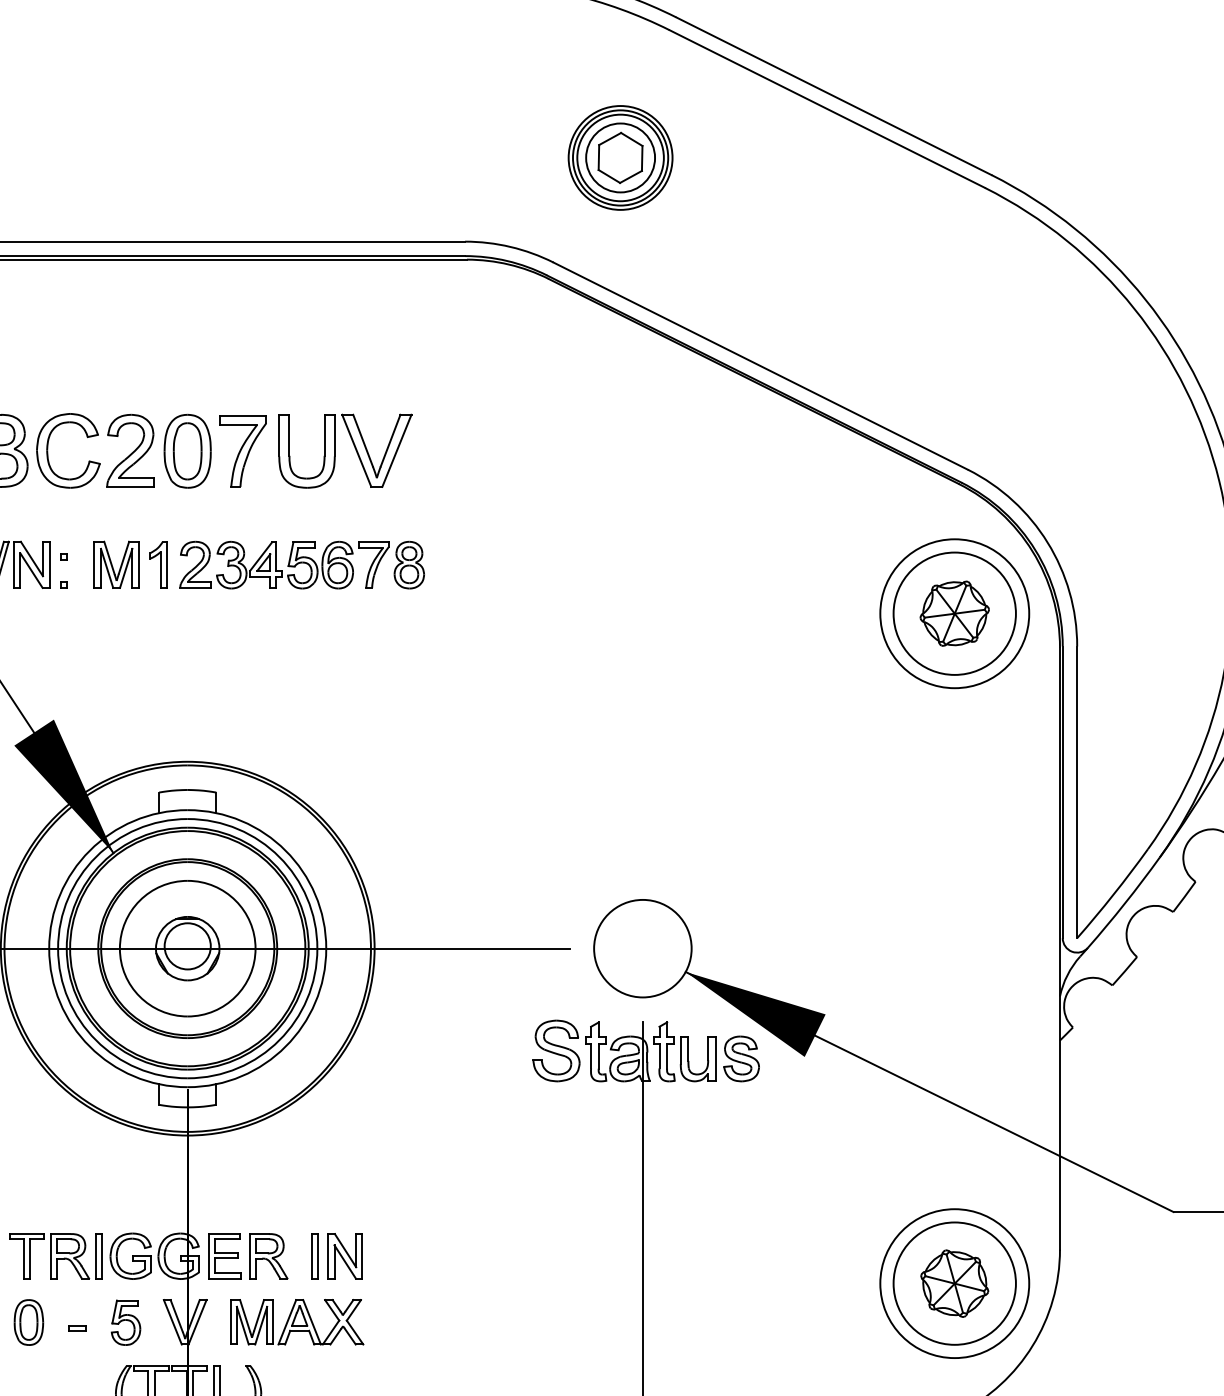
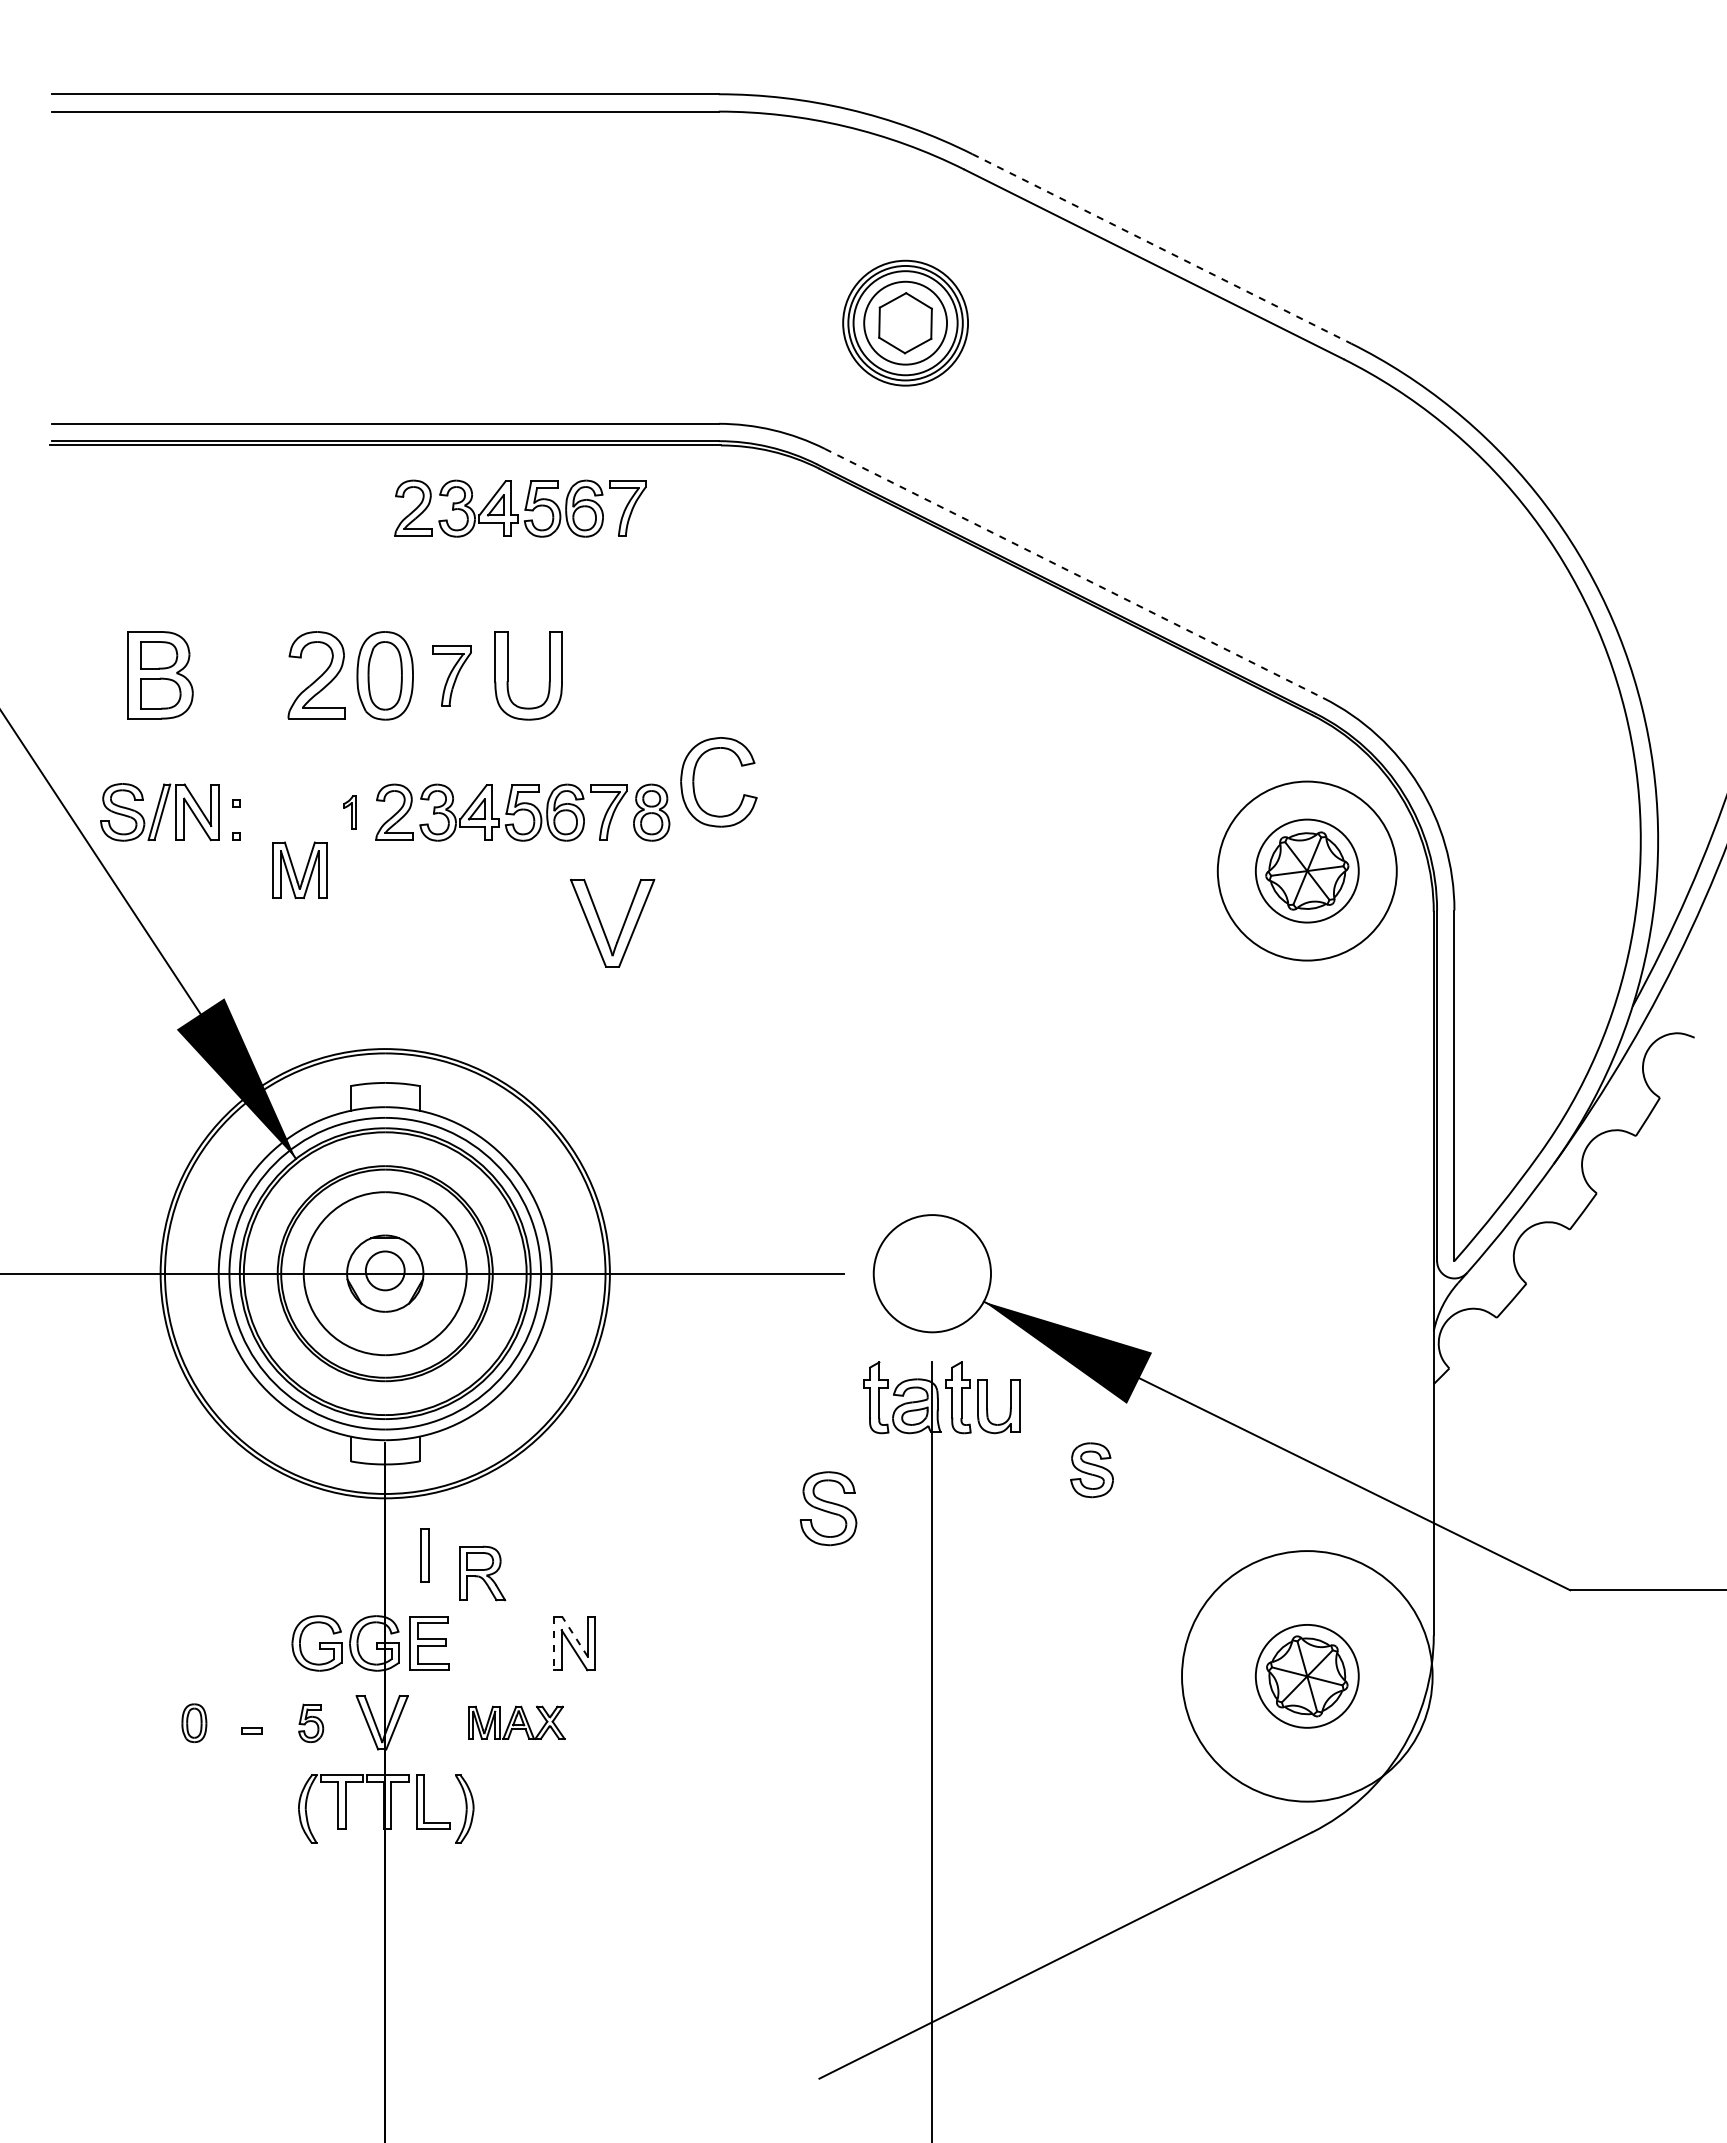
line: (833, 95) -> (1161, 248), solid -> dashed
part: (300, 312) -> (520, 508), added
line: (761, 366) -> (1074, 573), solid -> dashed
part: (48, 451) -> (694, 782), moved
part: (242, 451) -> (451, 675), size x0.7
part: (368, 451) -> (602, 924), moved
part: (116, 565) -> (299, 870), moved
part: (157, 565) -> (349, 812), size x0.6
circle: (954, 613) -> (1306, 870), size x0.7
circle: (187, 946) -> (385, 1270), size x0.7
part: (556, 1050) -> (828, 1508), moved
part: (741, 1059) -> (1091, 1470), moved
line: (345, 1250) -> (574, 1636), solid -> dashed
part: (55, 1256) -> (226, 1643), removed
part: (268, 1256) -> (482, 1573), moved
part: (314, 1256) -> (424, 1555), moved
line: (328, 1256) -> (554, 1643), solid -> dashed
circle: (954, 1282) -> (1306, 1675), size x0.7
circle: (954, 1282) -> (1306, 1675), size x1.4
part: (29, 1322) -> (194, 1723), size x0.7
part: (126, 1322) -> (311, 1723), size x0.7
part: (296, 1322) -> (516, 1722), size x0.6

